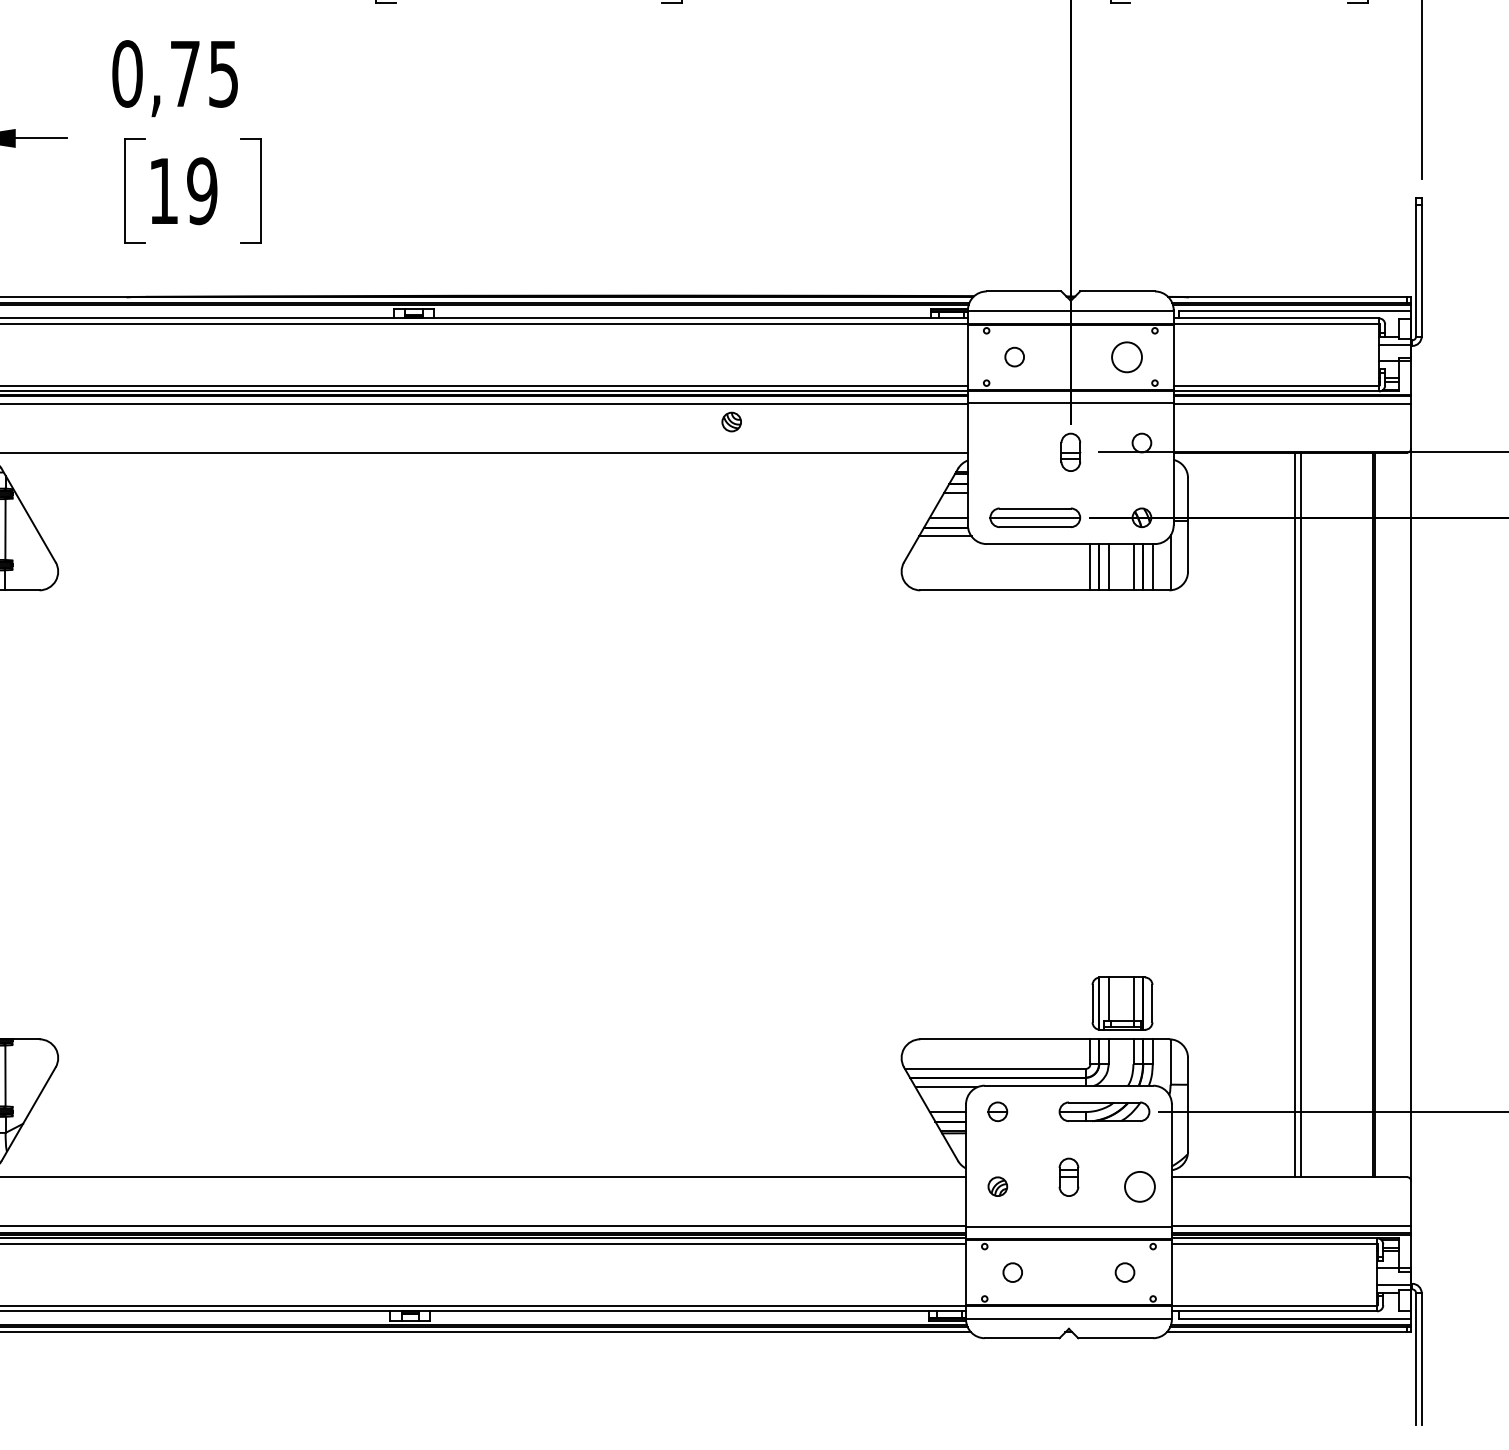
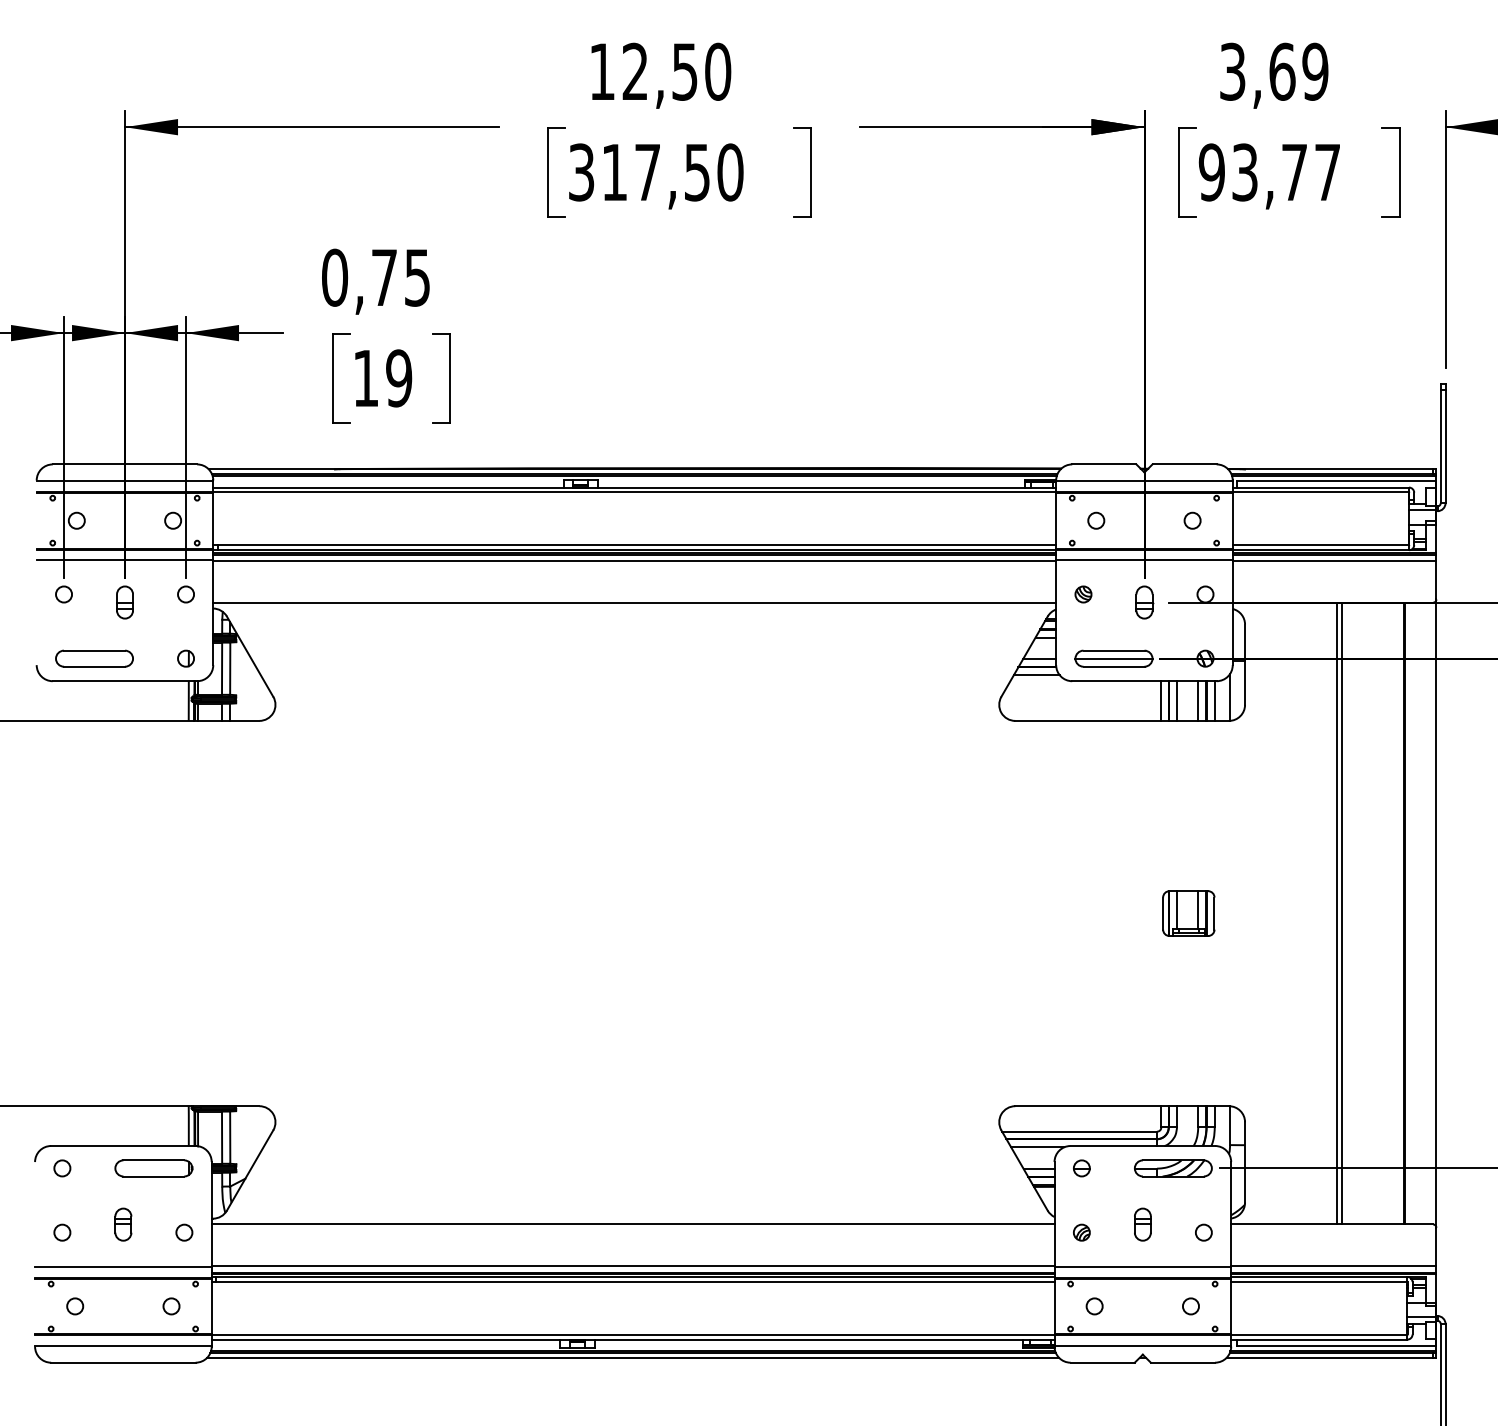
circle: (1126, 356) -> (1192, 520), size x0.62
part: (731, 422) -> (1083, 594), moved
part: (1122, 1003) -> (1188, 913), moved
circle: (1139, 1186) -> (1203, 1232), size x0.62

